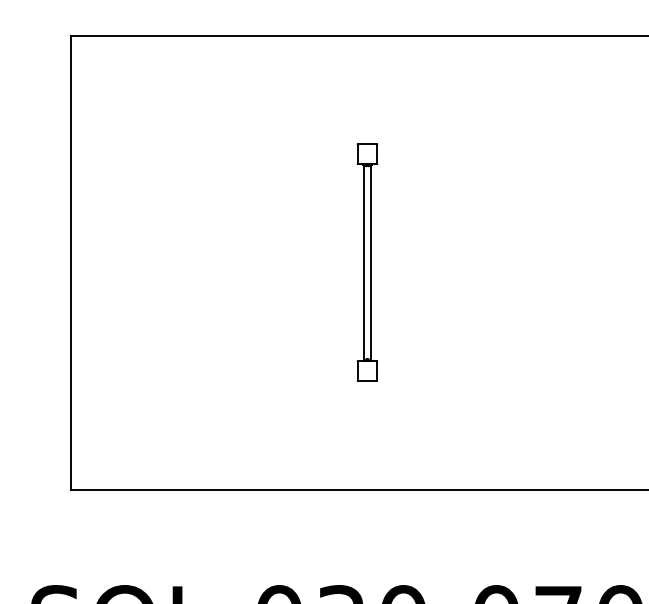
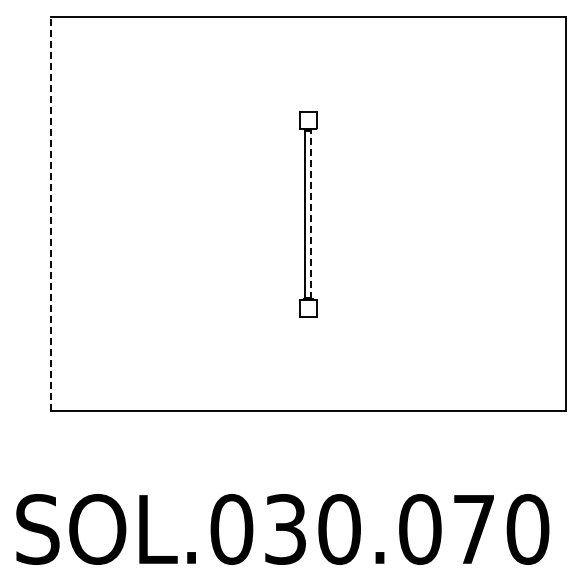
line: (71, 261) -> (51, 213), solid -> dashed
line: (371, 261) -> (311, 213), solid -> dashed

